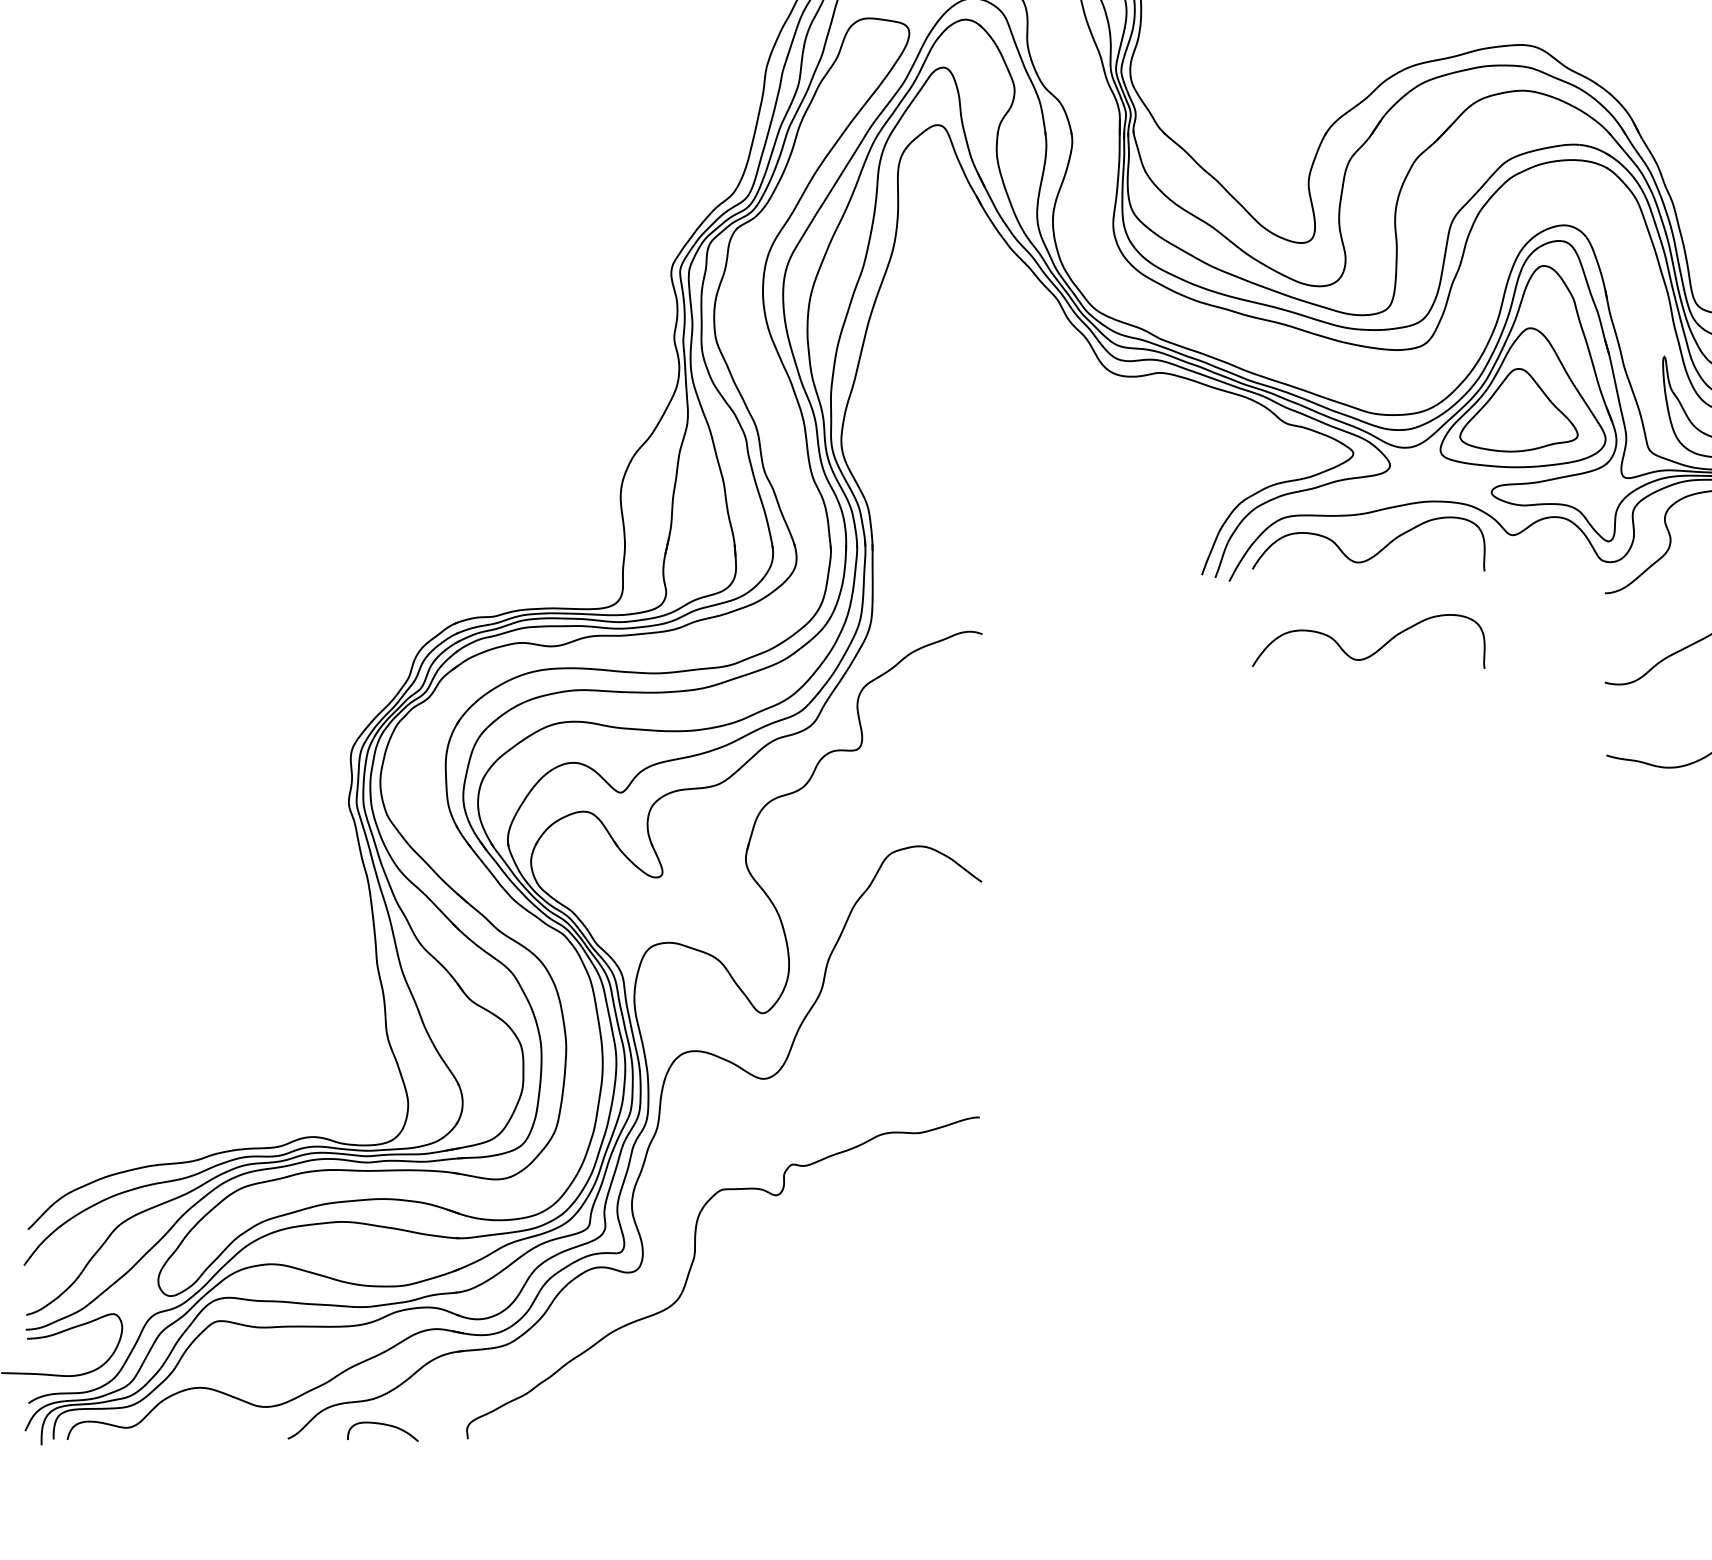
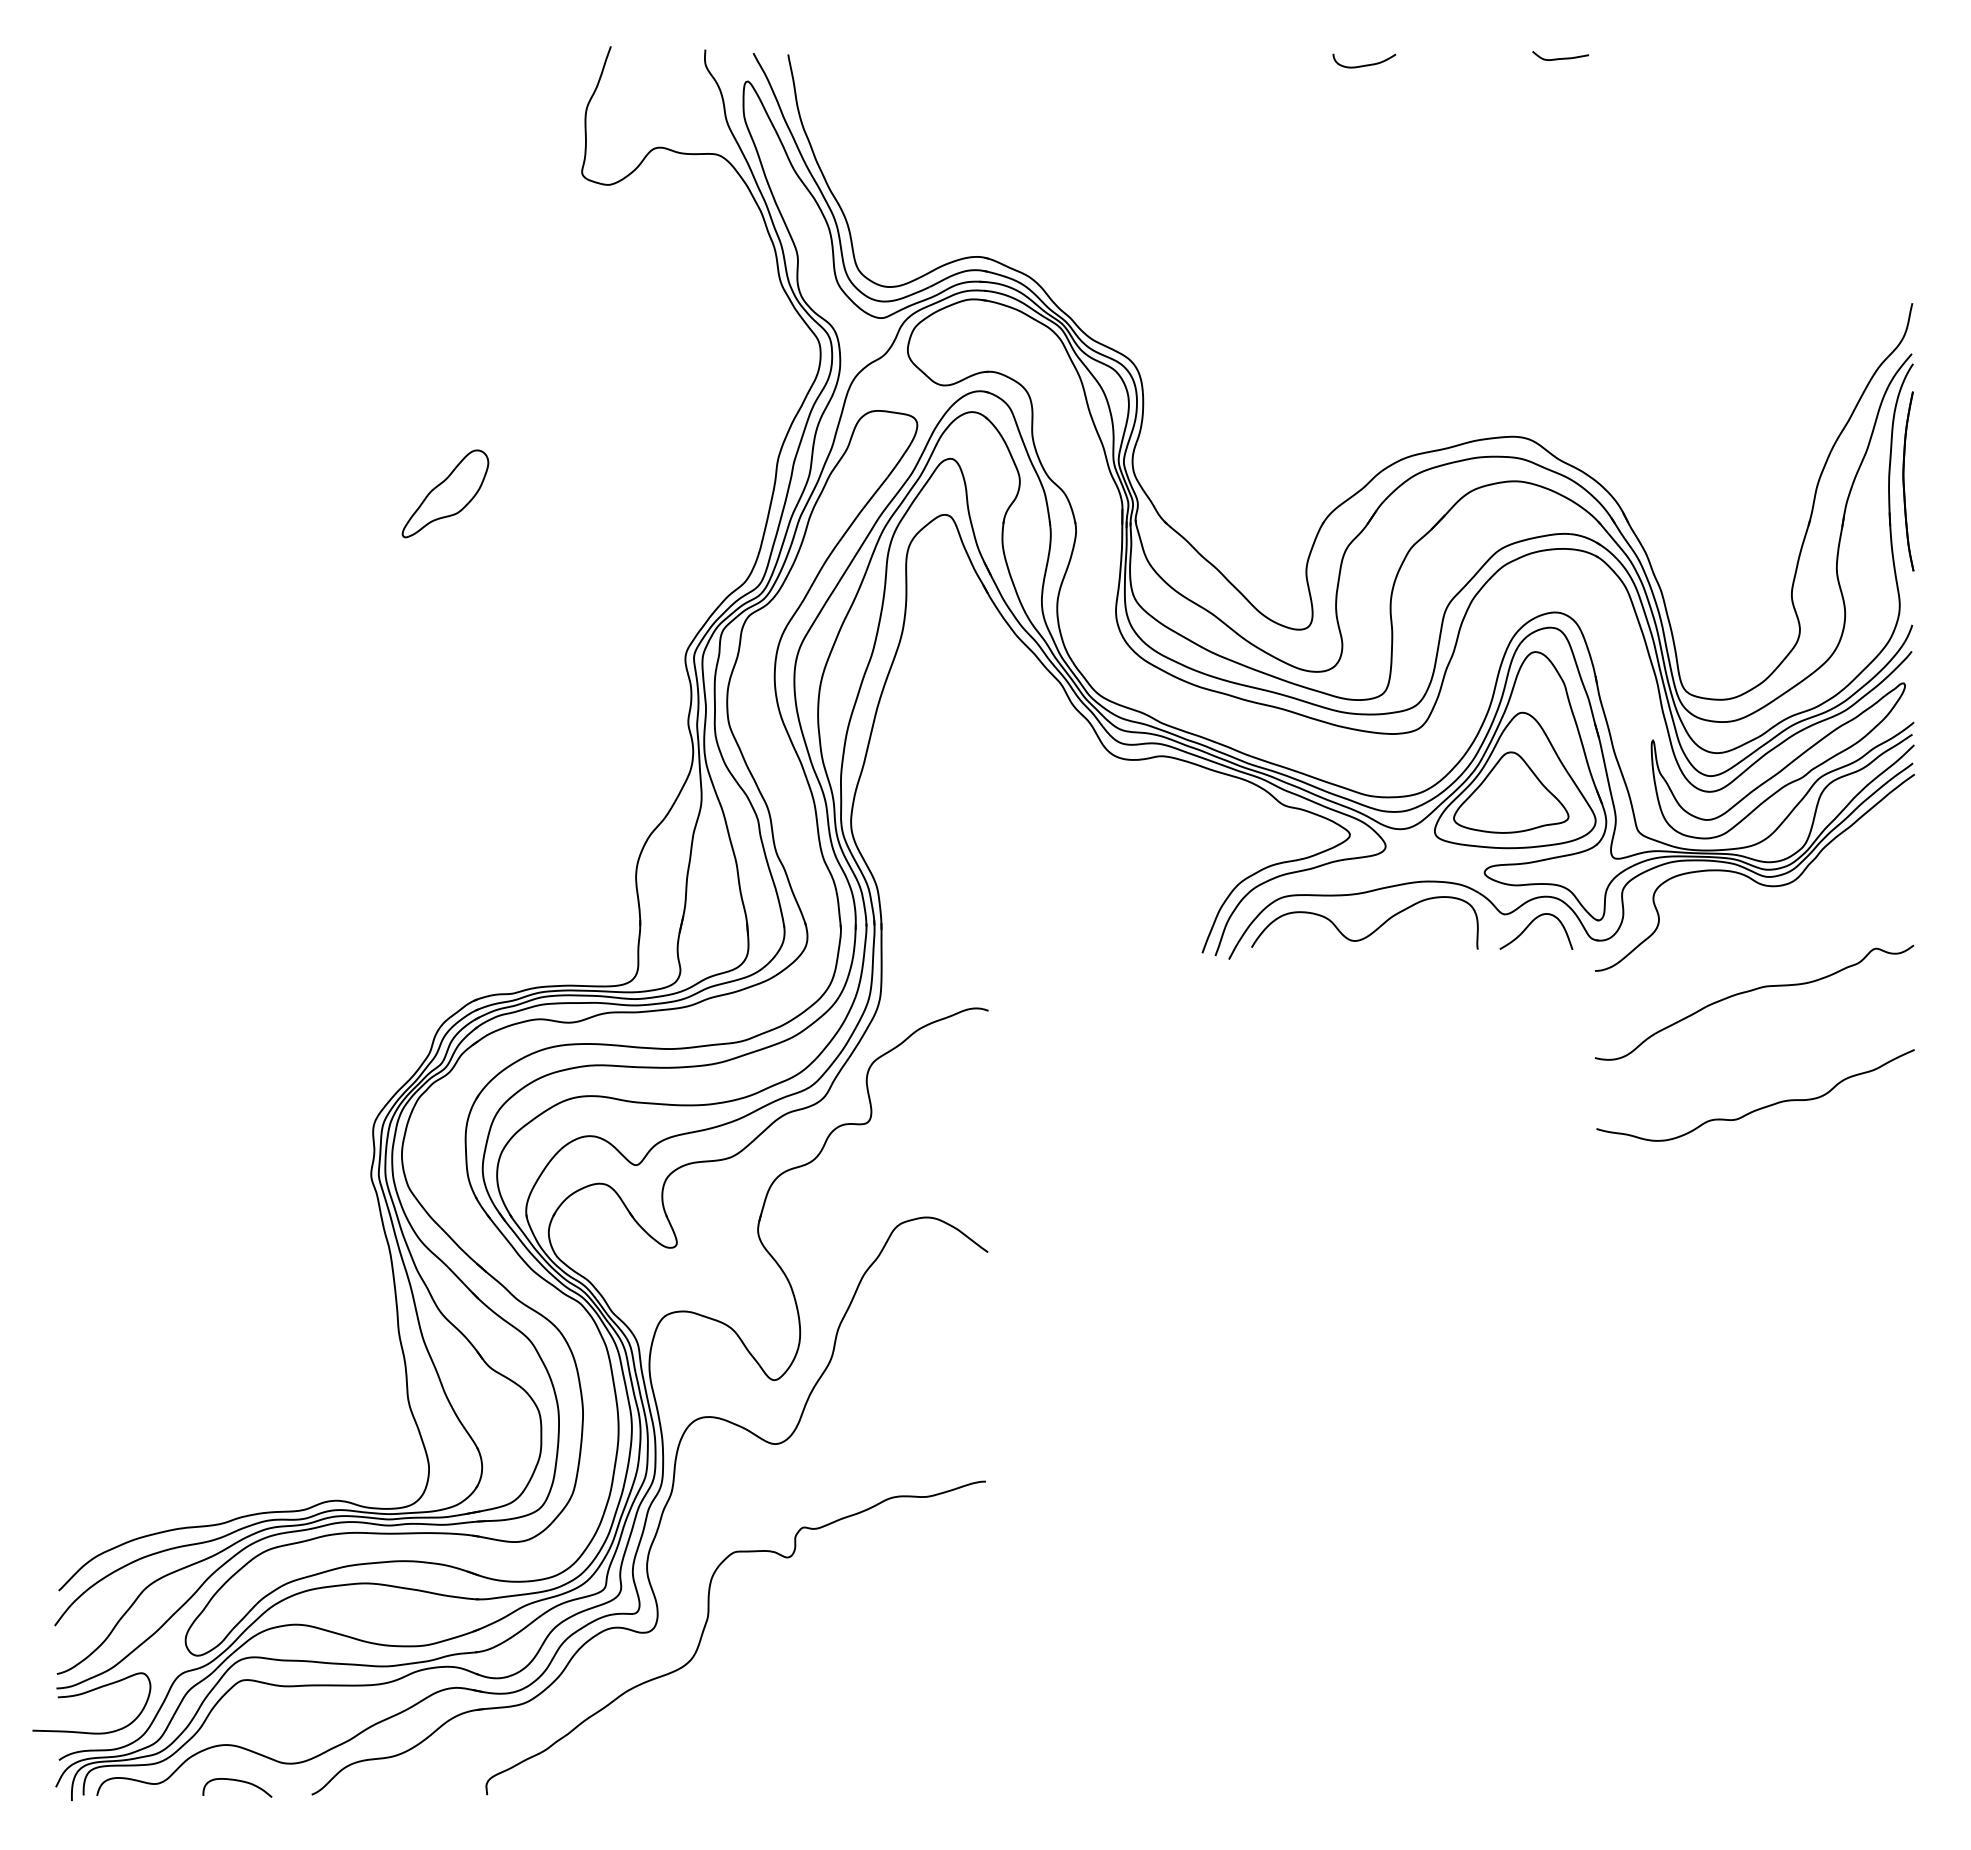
part: (425, 103) -> (445, 493), added
curve: (1537, 547) -> (1529, 926), added
curve: (1376, 650) -> (1372, 1026), removed
curve: (382, 1425) -> (237, 1781), moved

